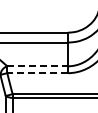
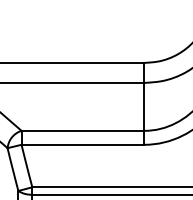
line: (38, 66) -> (84, 131), dashed -> solid
line: (37, 73) -> (82, 145), dashed -> solid

